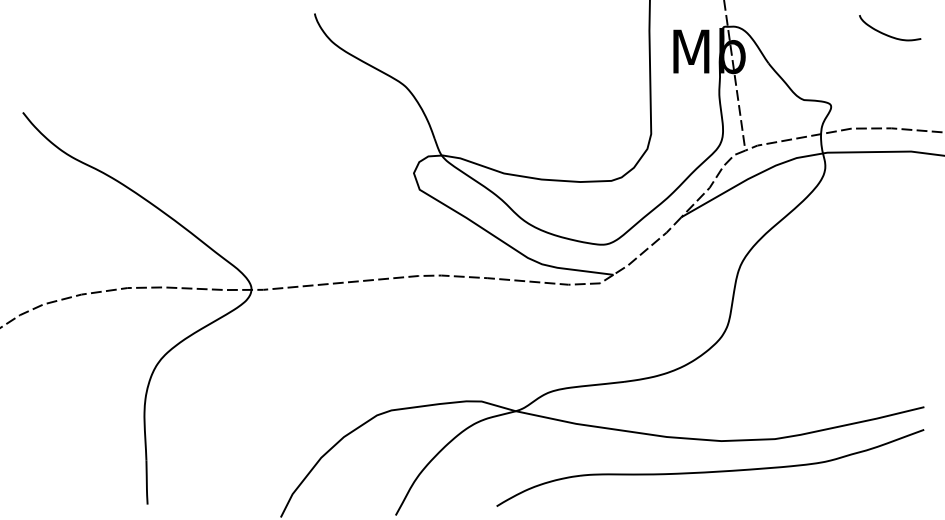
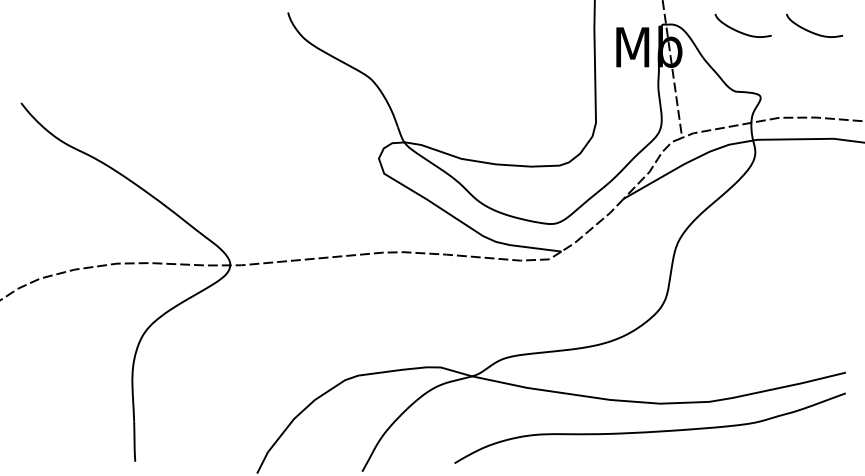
curve: (809, 34) -> (740, 31), added

